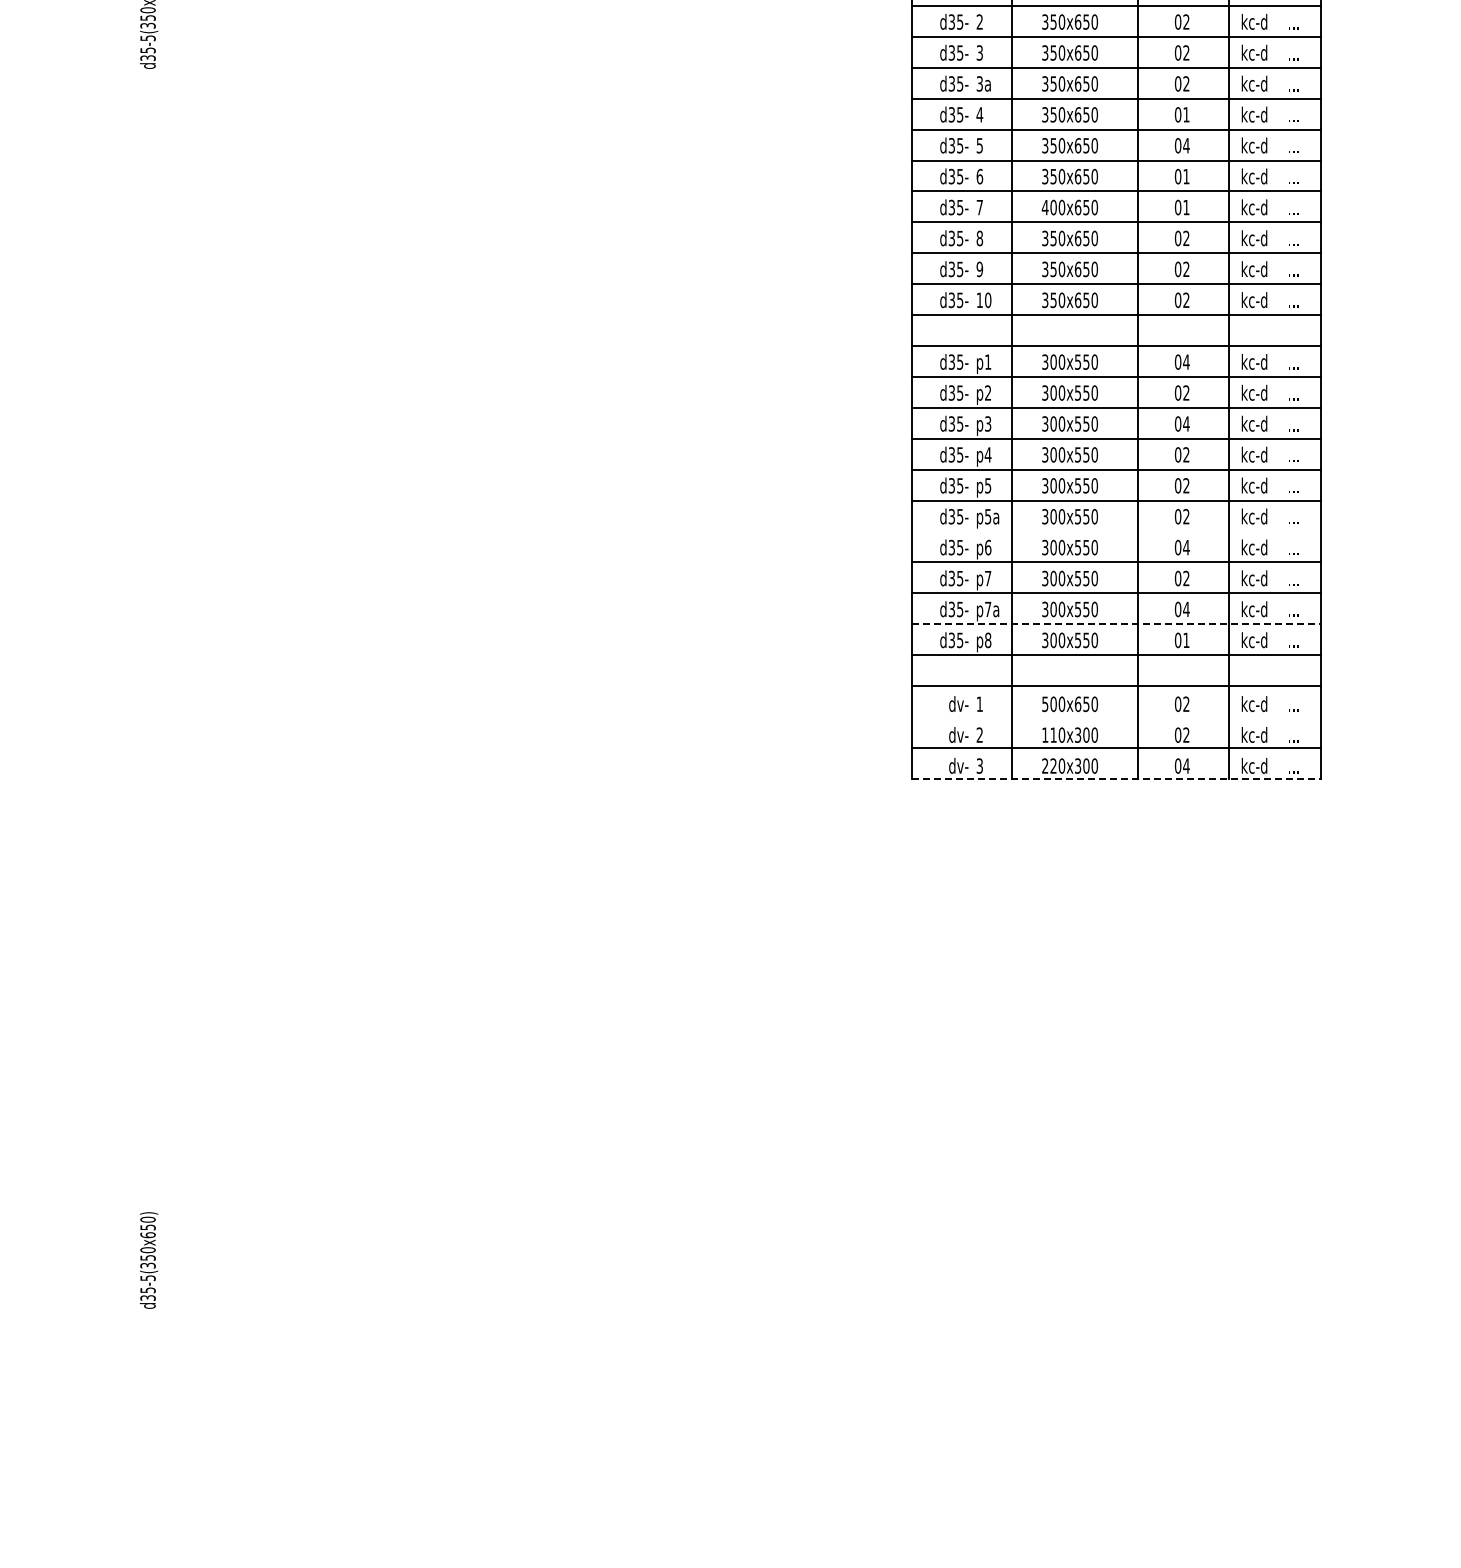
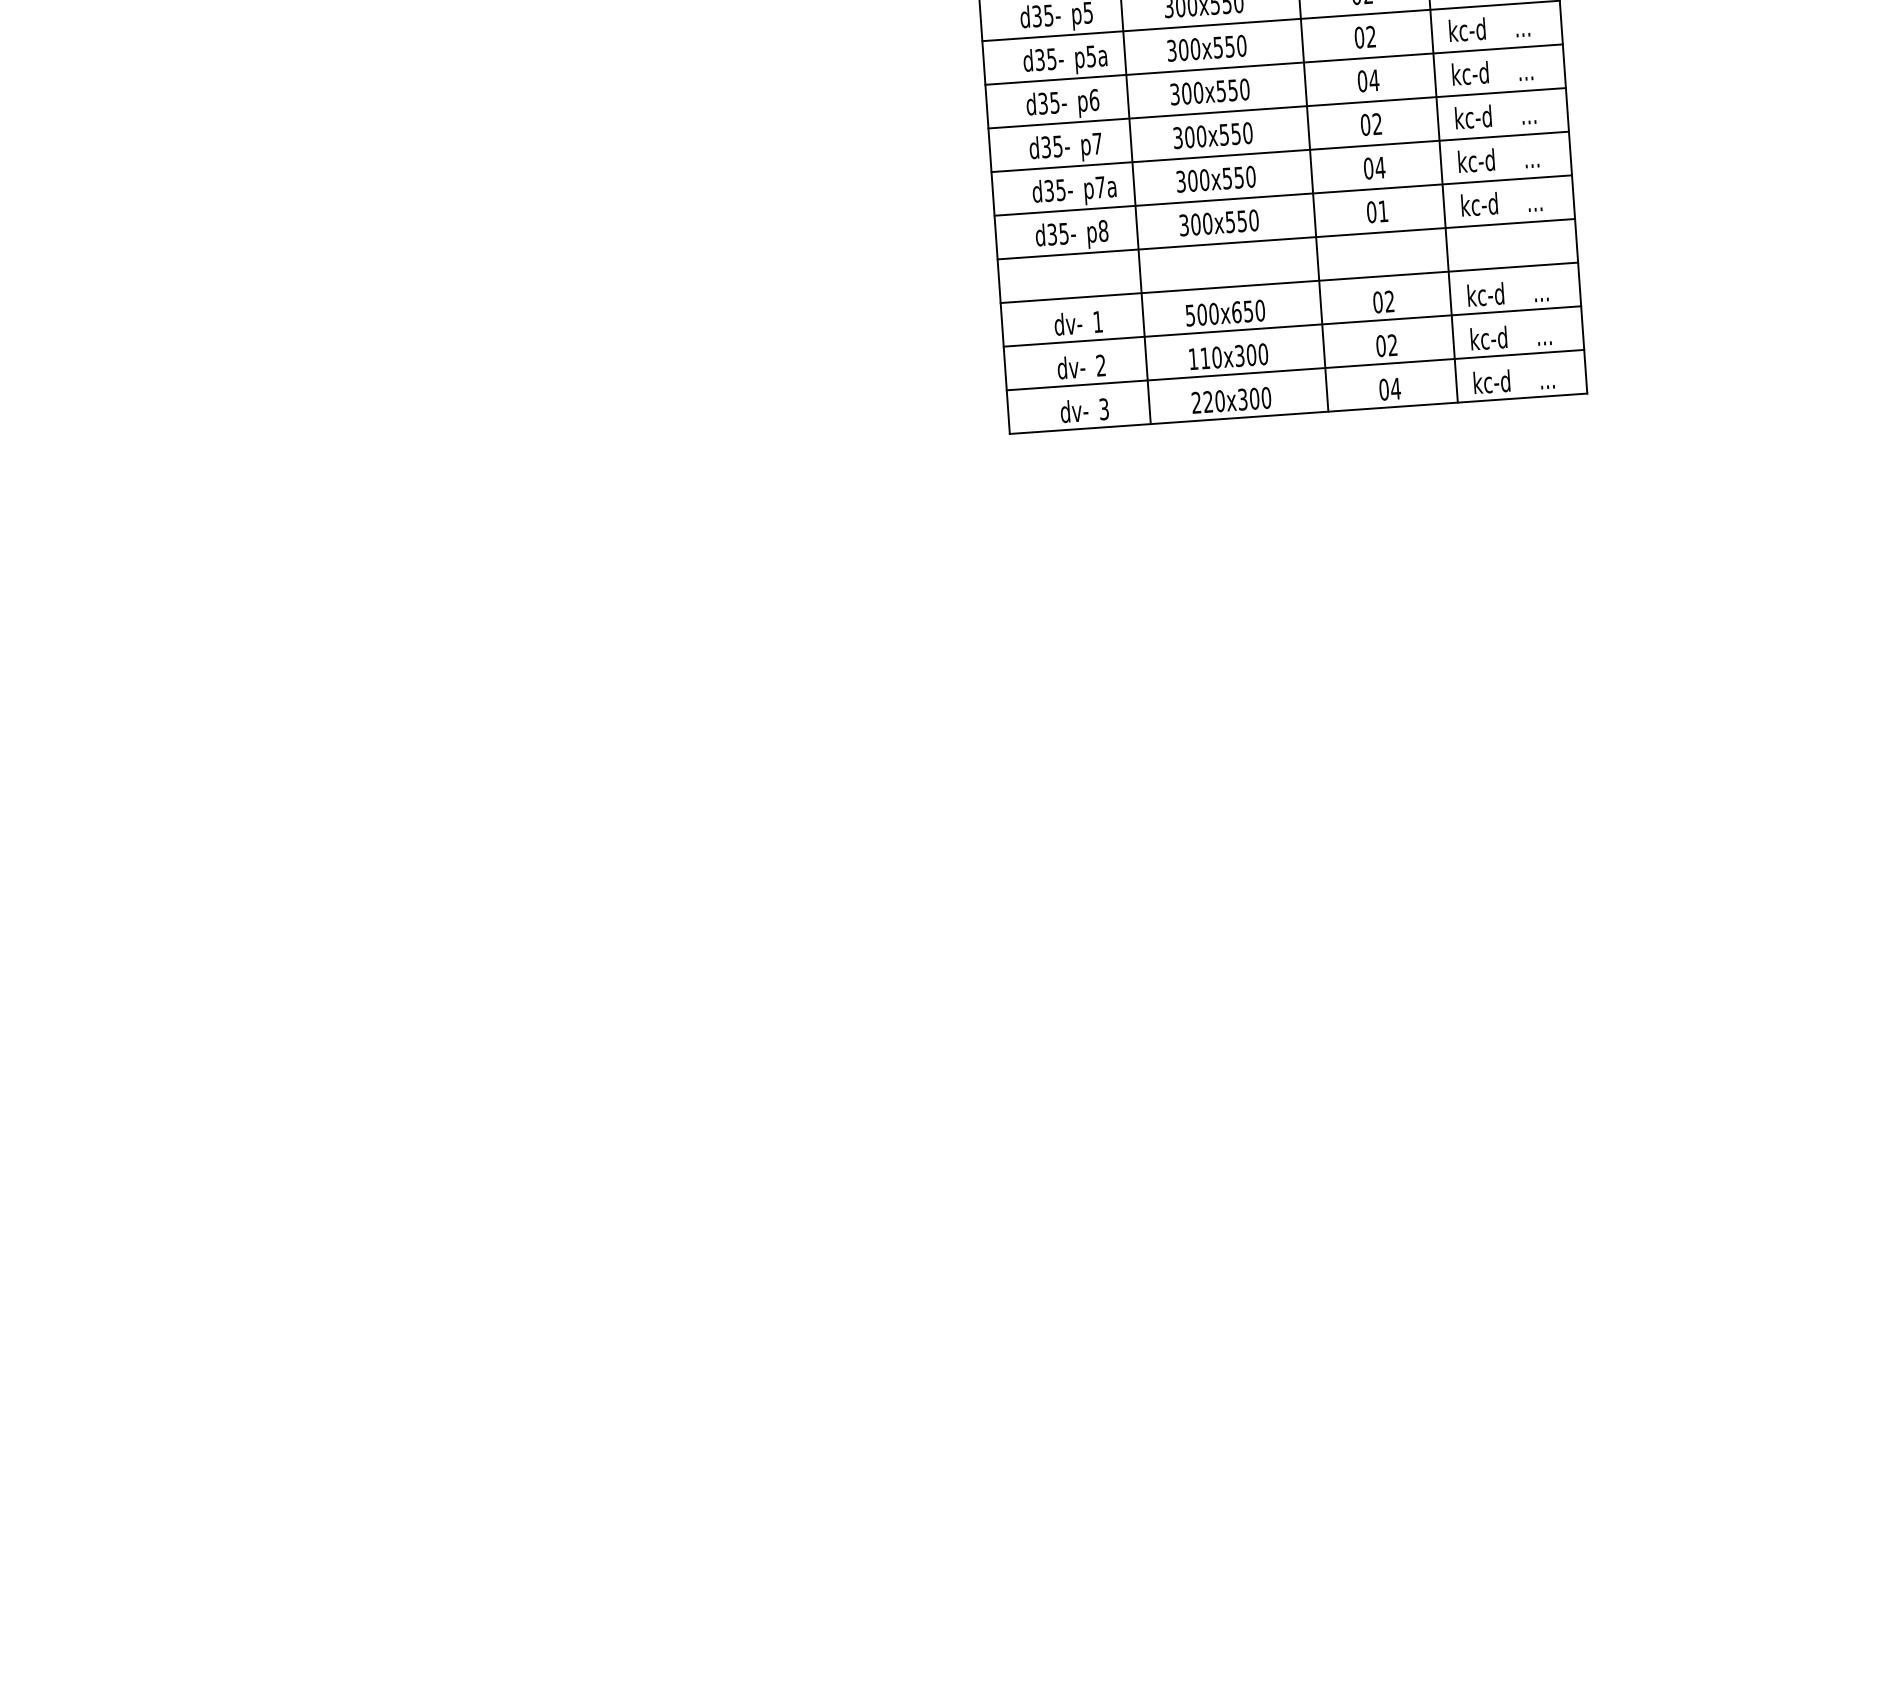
line: (1116, 531) -> (1273, 64), added
line: (1116, 624) -> (1283, 195), dashed -> solid
line: (1116, 717) -> (1292, 327), added
line: (1116, 778) -> (1298, 413), dashed -> solid

